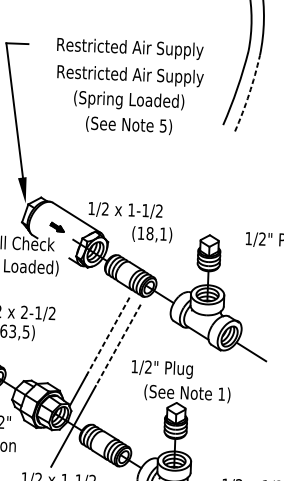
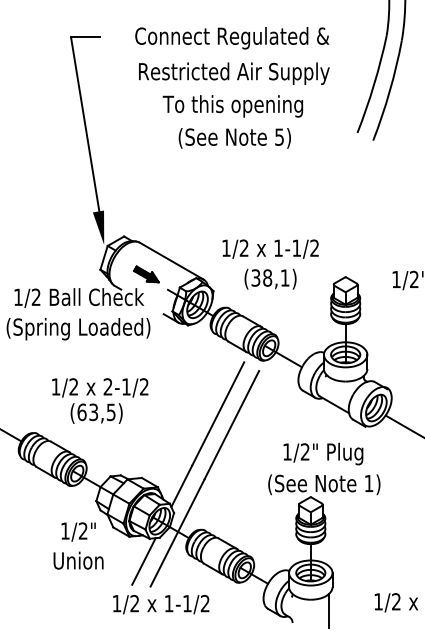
text: (130, 48) -> (232, 38), Restricted Air Supply -> Connect Regulated &
arc: (248, 94) -> (389, 91), dashed -> solid
text: (128, 101) -> (233, 106), (Spring Loaded) -> To this opening
text: (125, 210) -> (270, 248), moved
part: (57, 227) -> (146, 274), size x1.43
text: (140, 232) -> (255, 277), (18,1) -> (38,1)
line: (108, 336) -> (218, 413), dashed -> solid
line: (118, 345) -> (231, 425), dashed -> solid
text: (162, 368) -> (323, 453), moved
line: (46, 447) -> (143, 561), added

